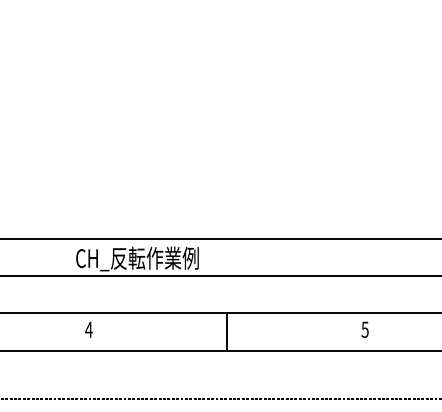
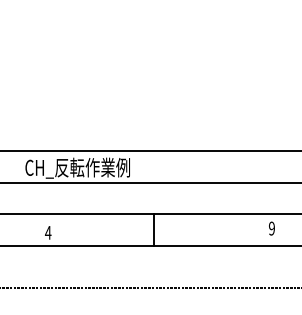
text: (88, 329) -> (47, 232), moved
text: (364, 329) -> (271, 228), 5 -> 9

